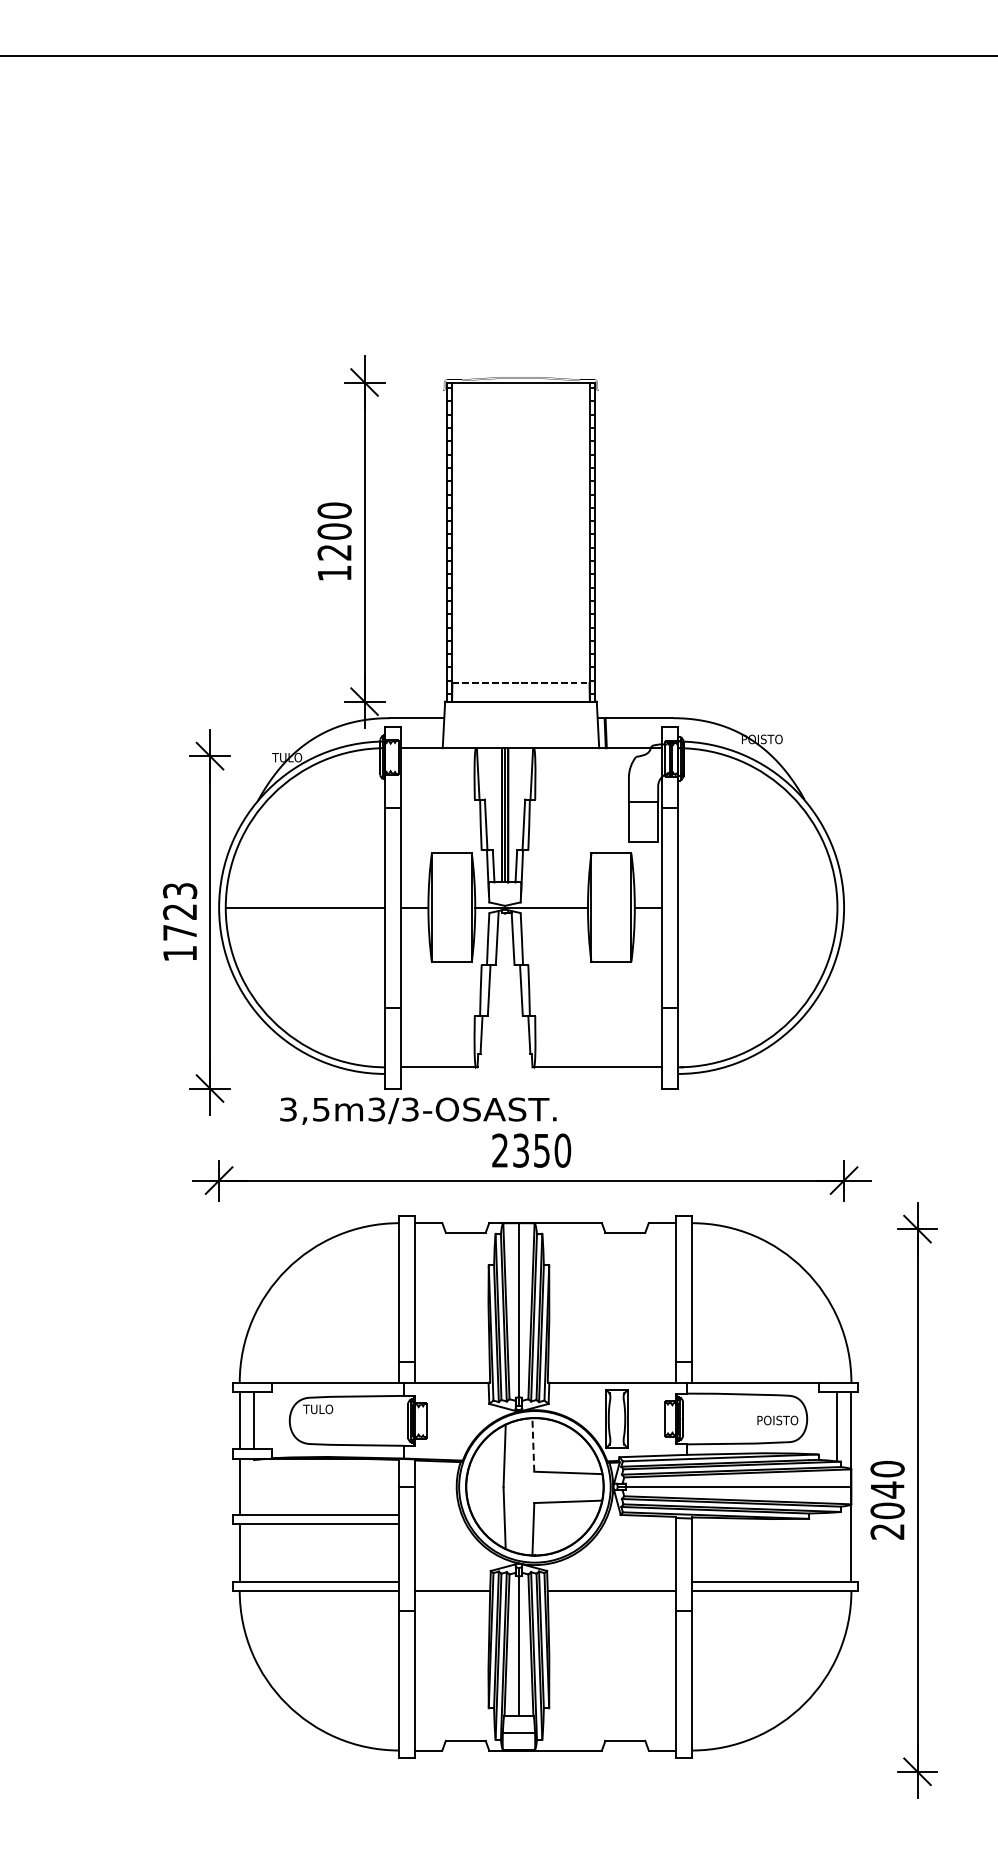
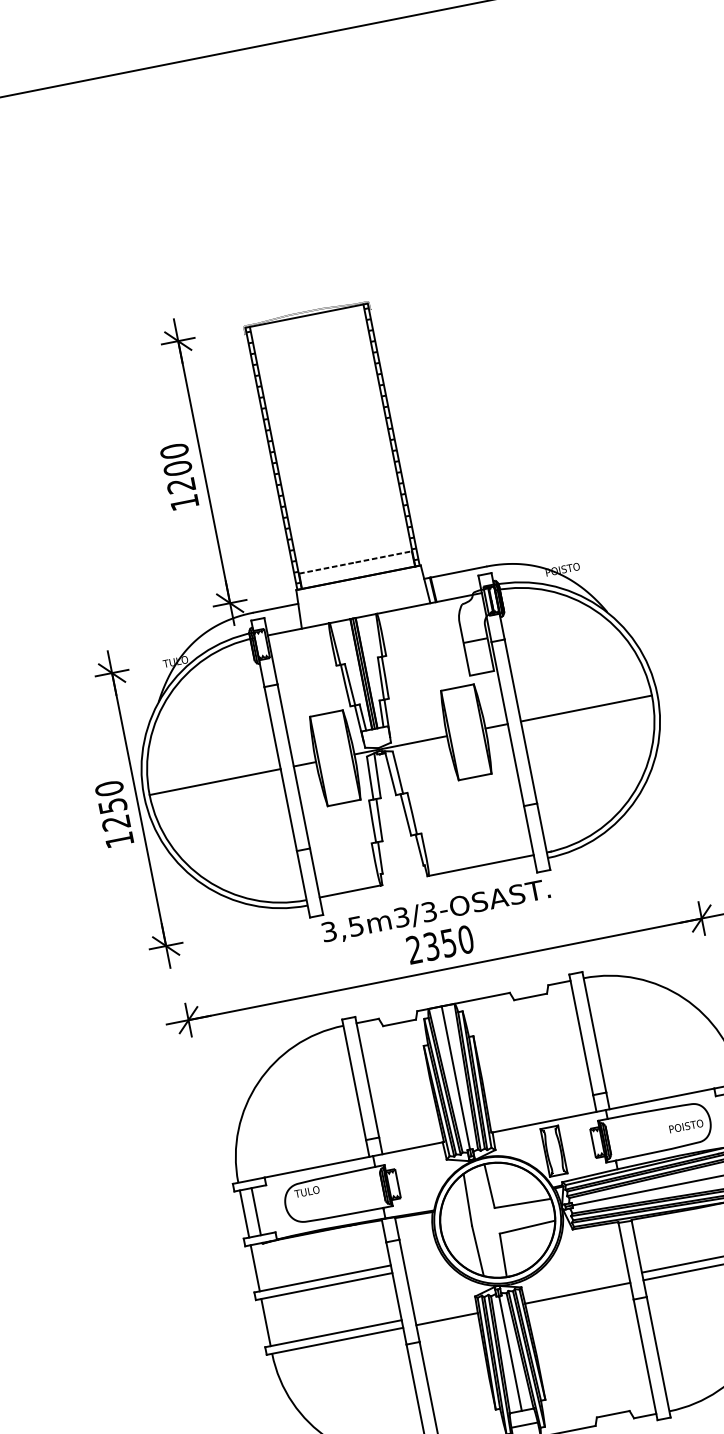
line: (757, 907) -> (586, 708), added
text: (180, 911) -> (113, 805), 1723 -> 1250
text: (418, 1110) -> (436, 911), moved
line: (533, 1445) -> (489, 1186), dashed -> solid

